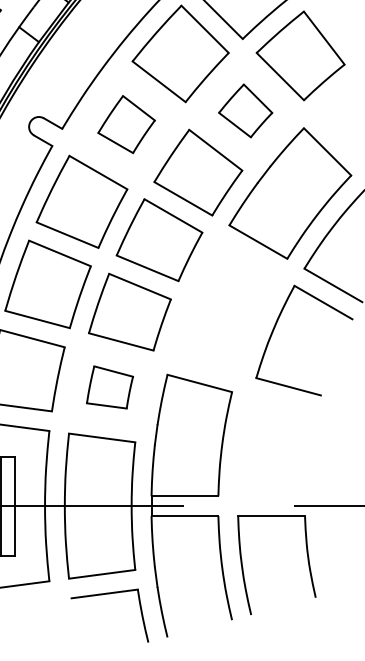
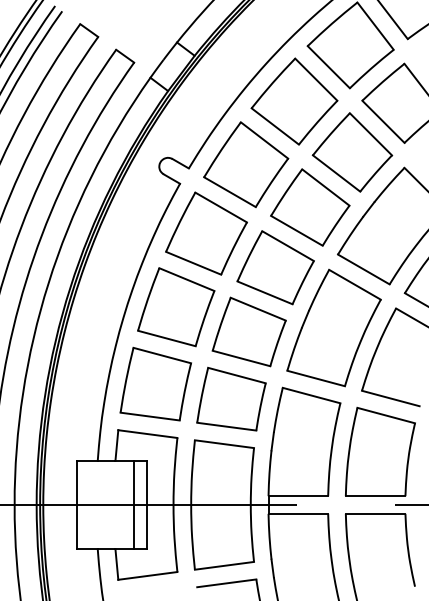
part: (245, 110) -> (352, 152), size x1.67
part: (126, 124) -> (246, 164), size x1.67
part: (224, 307) -> (333, 327), added
part: (110, 386) -> (231, 398), size x1.67
part: (277, 446) -> (380, 451), added

